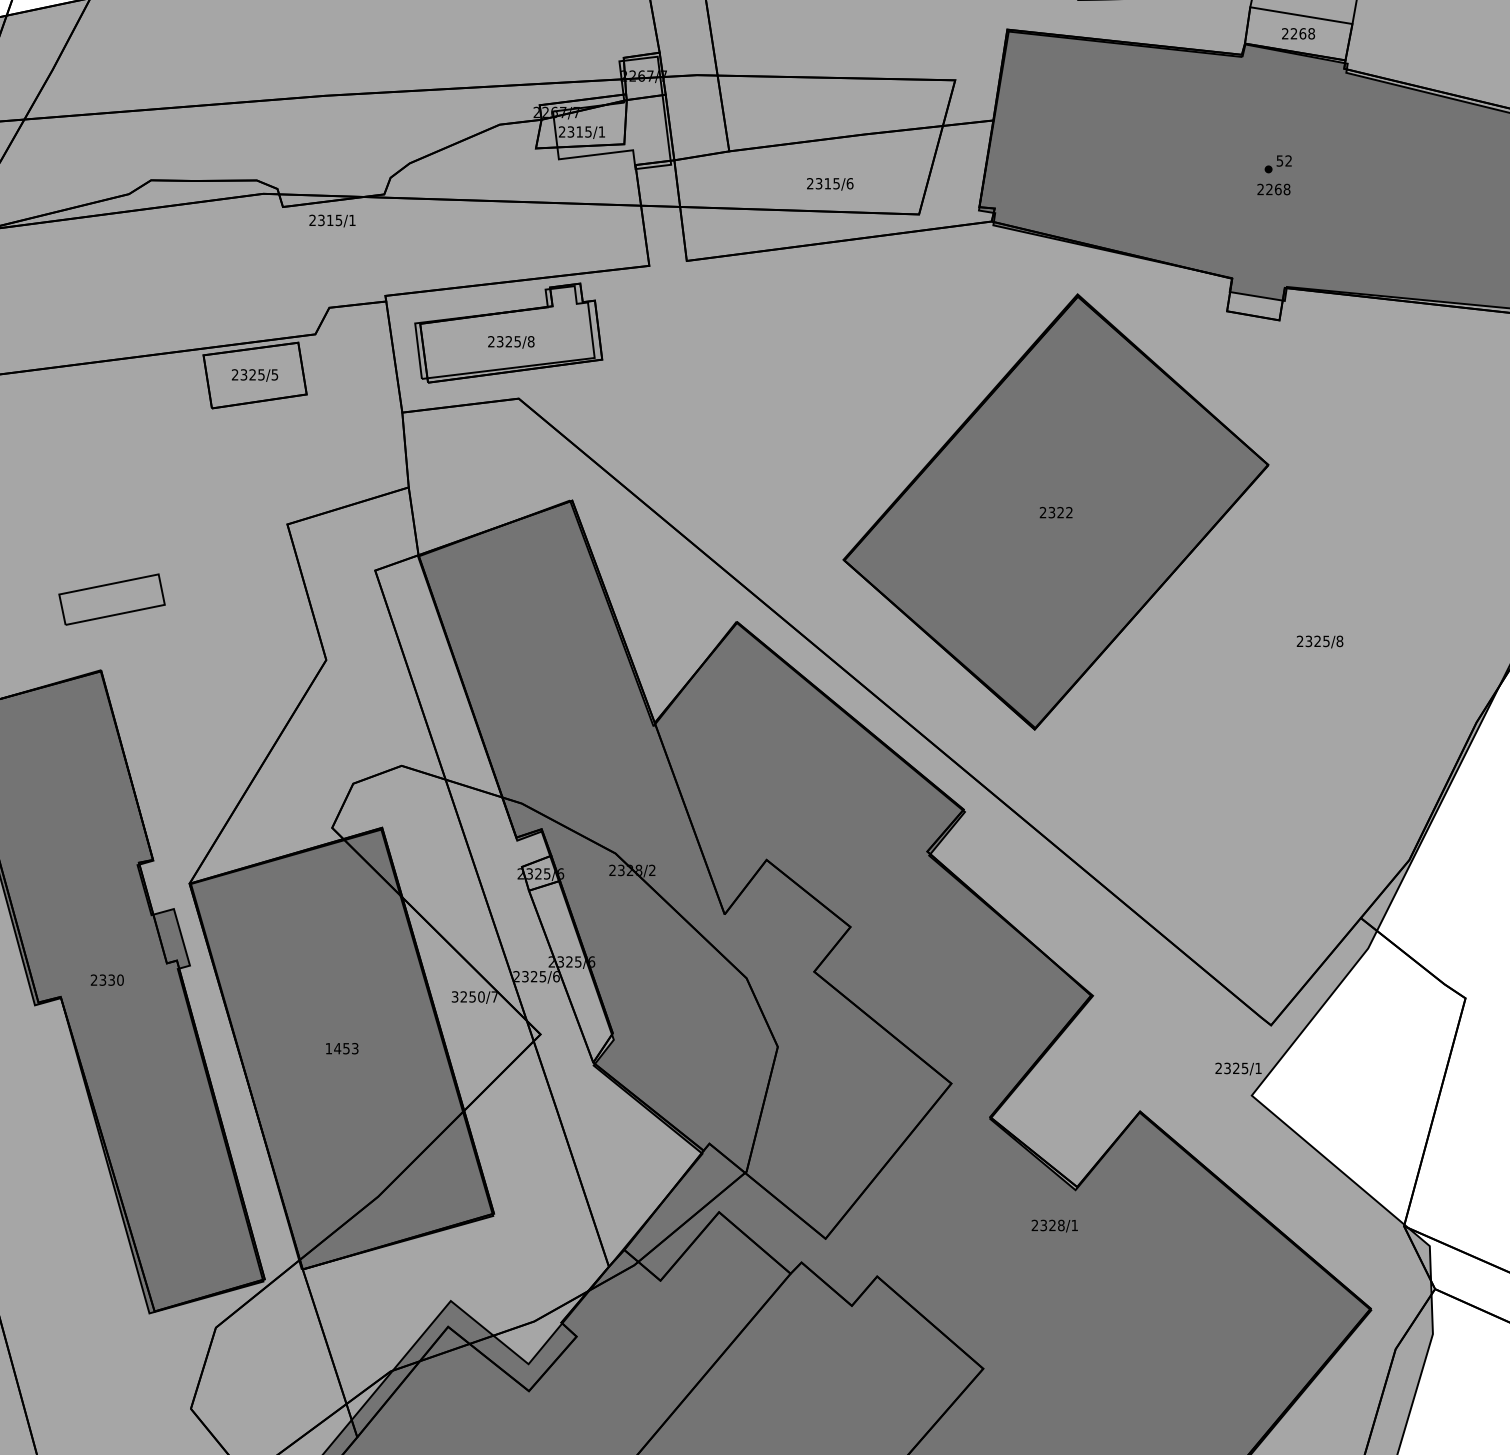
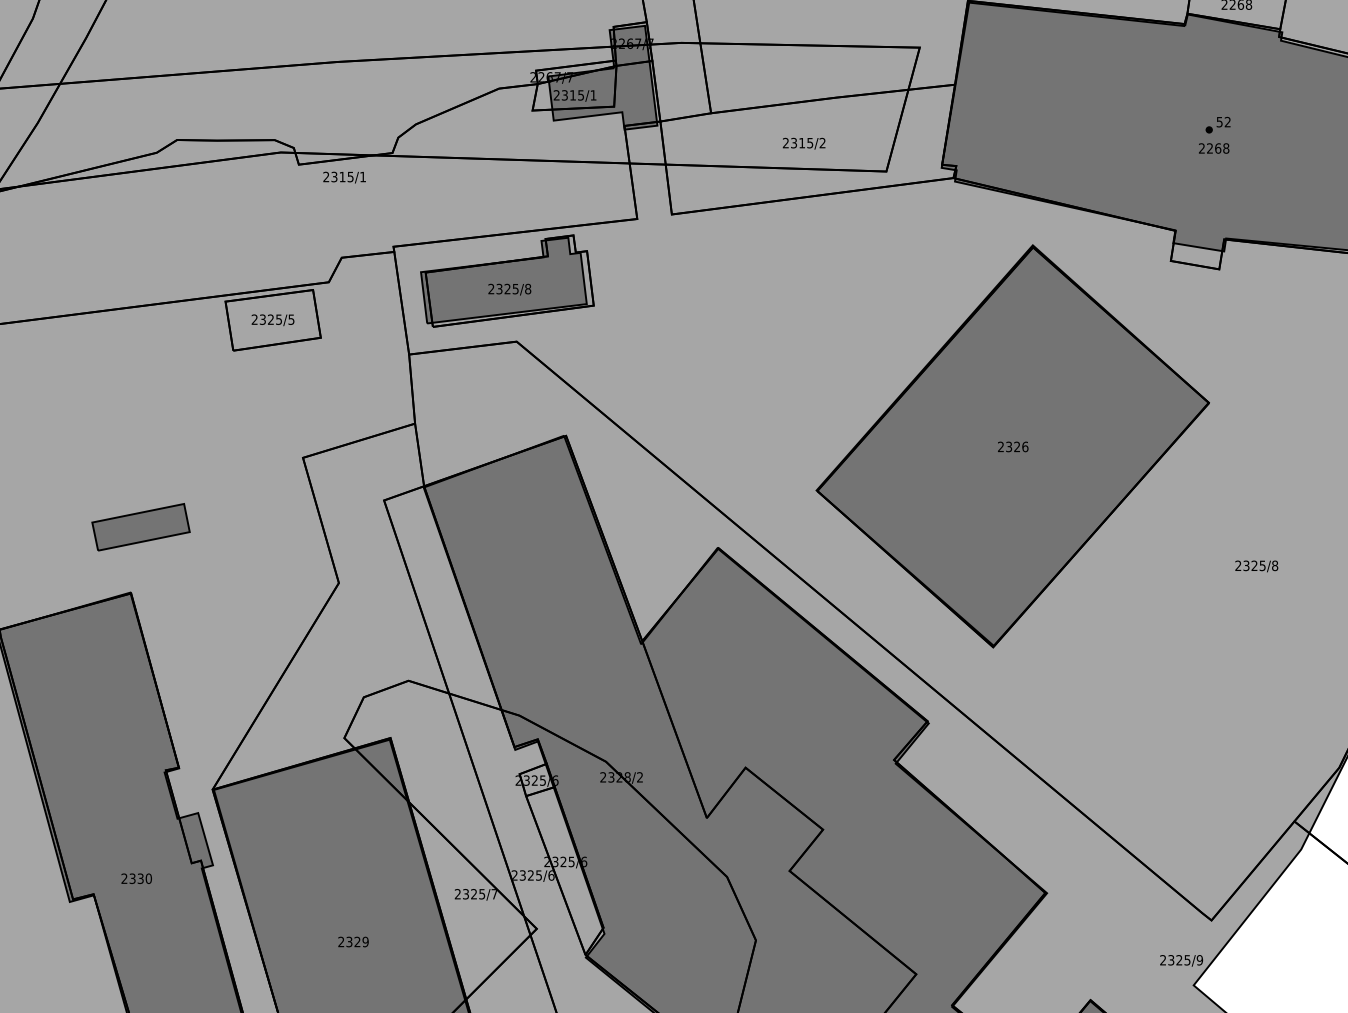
fill: (612, 112) -> (603, 77), added
text: (849, 183) -> (822, 142), 2315/6 -> 2315/2
fill: (504, 332) -> (503, 280), added
text: (1069, 512) -> (1025, 446), 2322 -> 2326
fill: (111, 599) -> (140, 527), added
text: (467, 996) -> (469, 893), 3250/7 -> 2325/7
text: (341, 1048) -> (352, 941), 1453 -> 2329
text: (1258, 1068) -> (1199, 960), 2325/1 -> 2325/9

